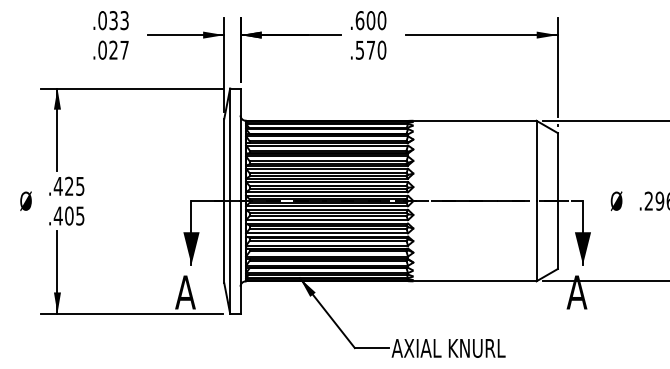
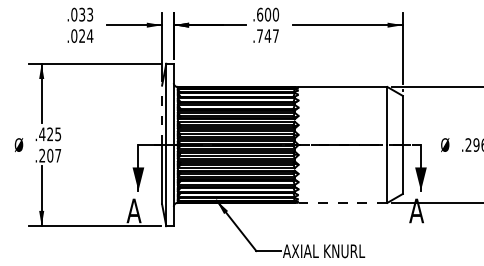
text: (370, 49) -> (267, 35), .570 -> .747
text: (124, 50) -> (90, 36), .027 -> .024
line: (224, 159) -> (162, 114), solid -> dashed
text: (68, 215) -> (49, 155), .405 -> .207
line: (475, 281) -> (343, 203), solid -> dashed

